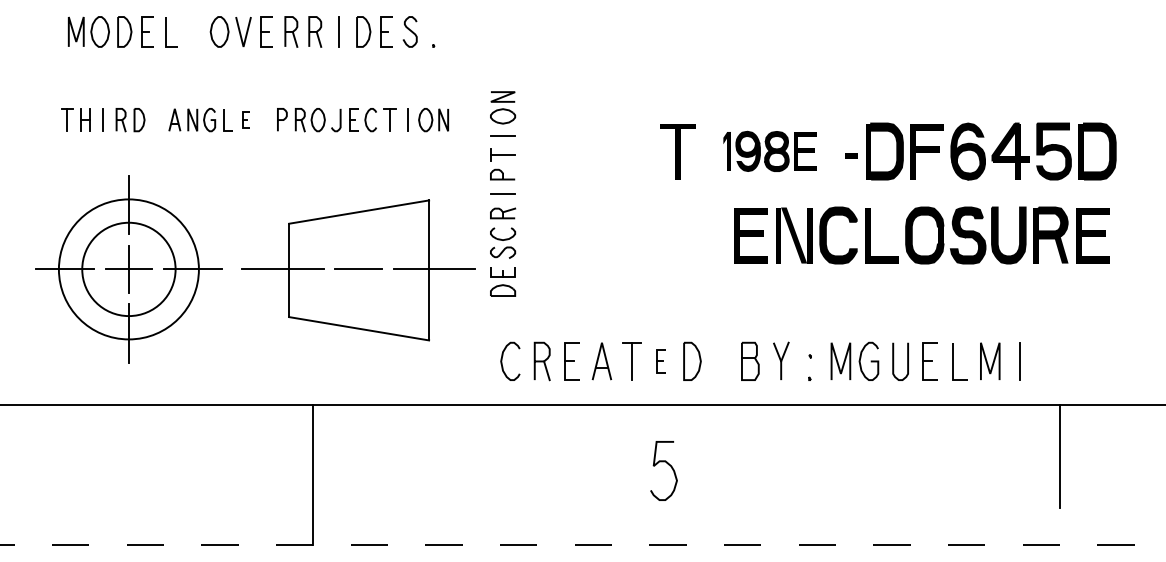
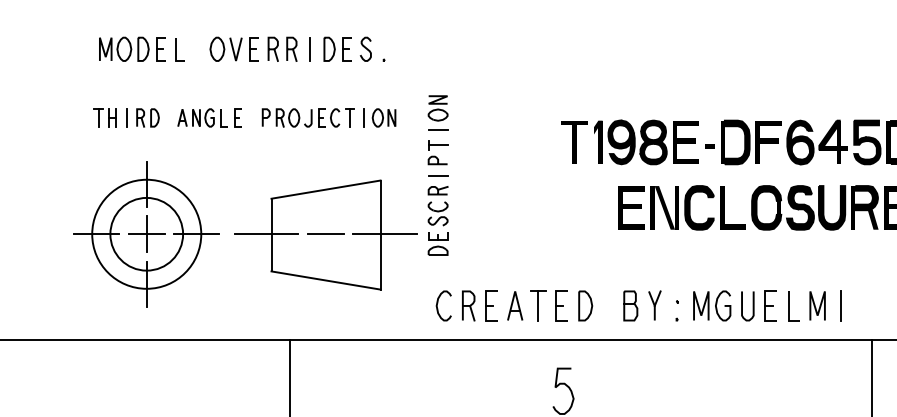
part: (245, 119) -> (237, 117), size x1.43
part: (770, 151) -> (646, 142), size x1.43
part: (660, 361) -> (560, 306), size x1.67

